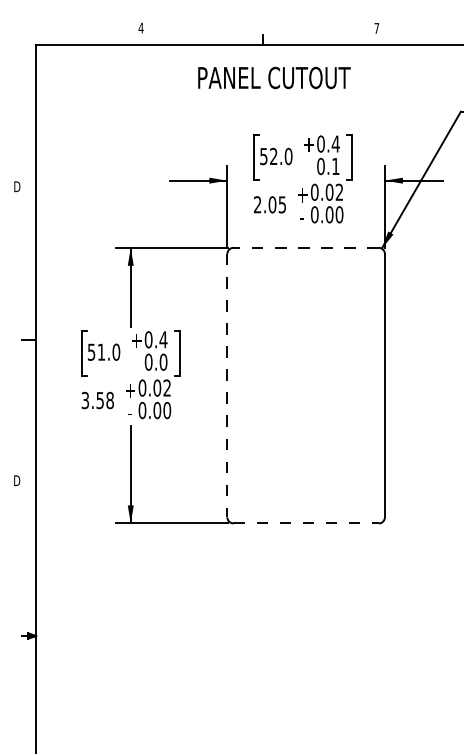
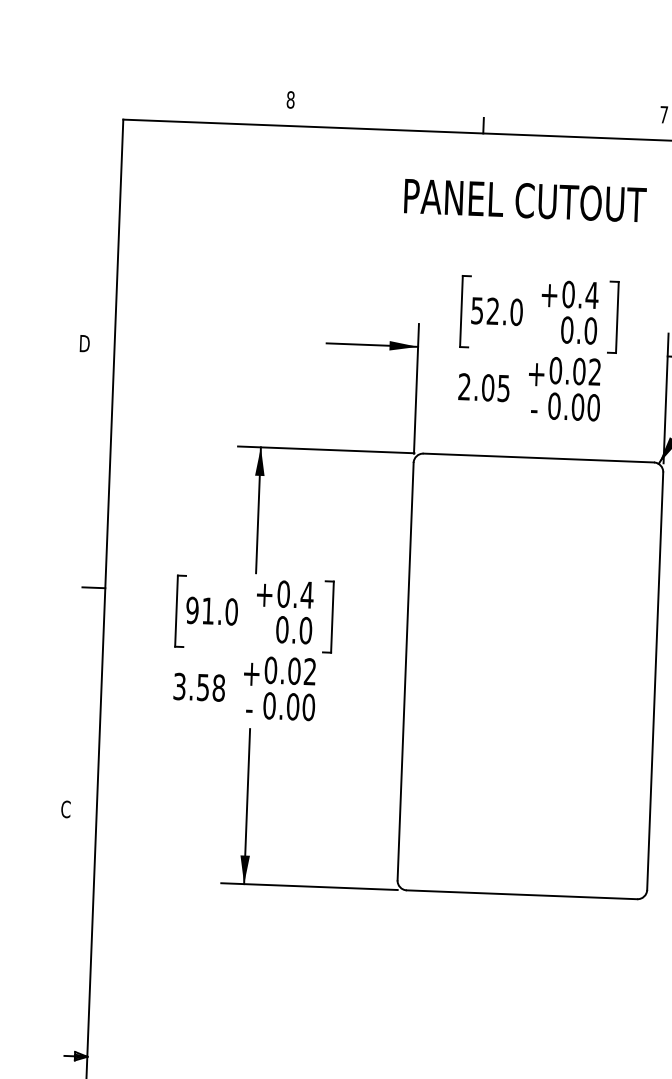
text: (140, 27) -> (289, 98), 4 -> 8
text: (274, 77) -> (525, 199), moved
text: (335, 166) -> (590, 330), 0.1 -> 0.0
line: (306, 247) -> (539, 457), dashed -> solid
text: (91, 351) -> (192, 609), 51.0 -> 91.0
line: (227, 385) -> (405, 671), dashed -> solid
text: (16, 480) -> (65, 809), D -> C
line: (306, 523) -> (522, 894), dashed -> solid

